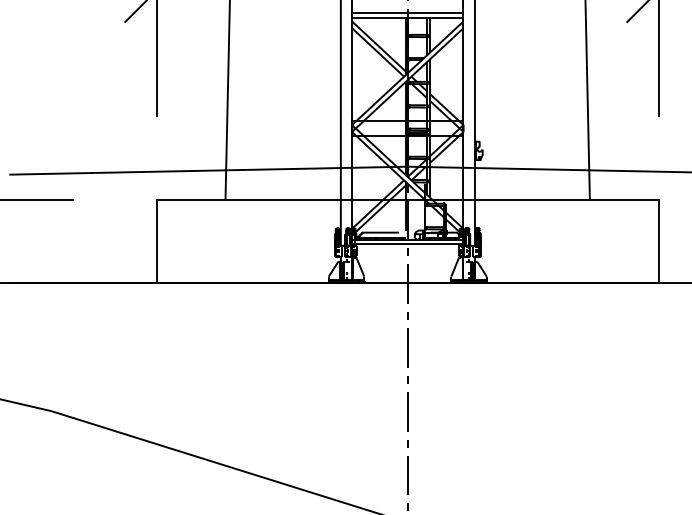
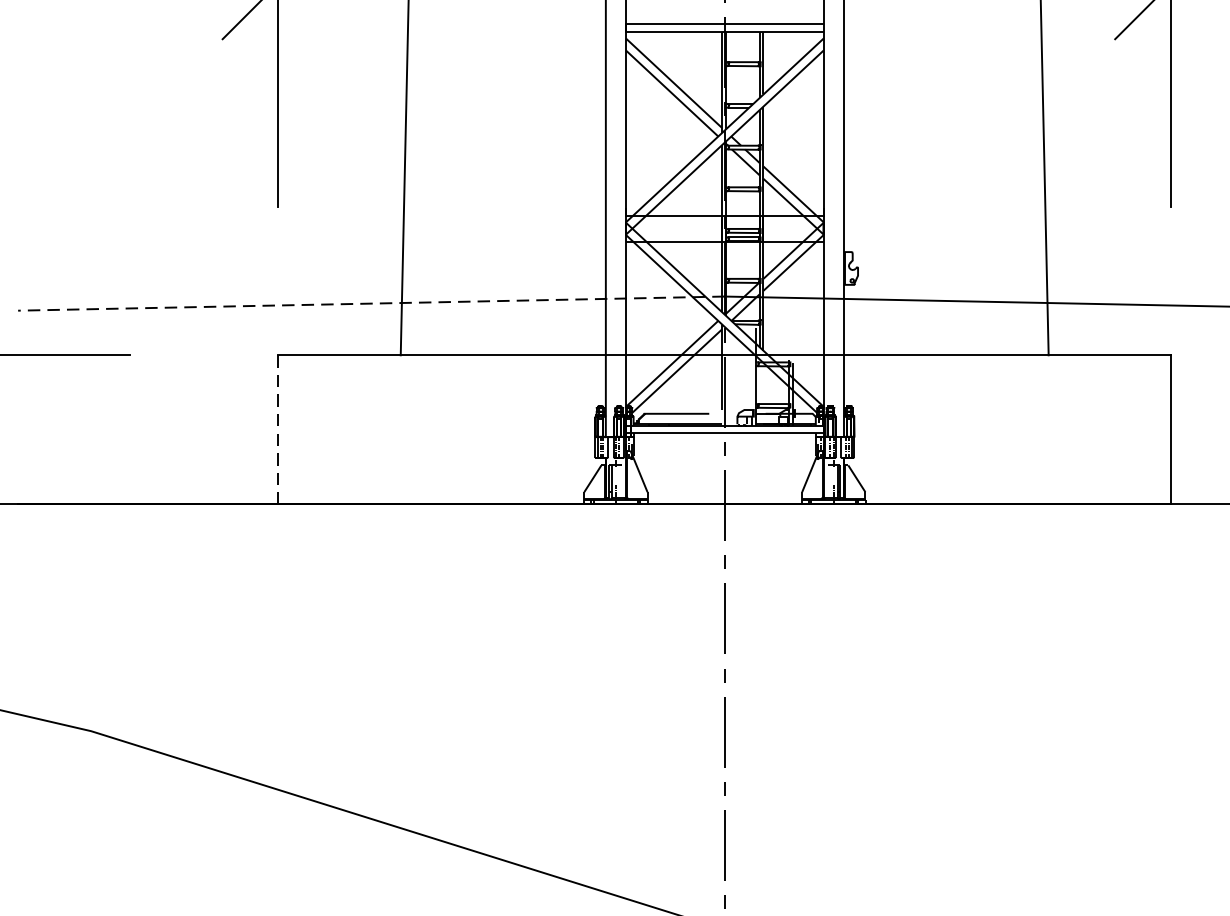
line: (209, 170) -> (372, 303), solid -> dashed
line: (156, 241) -> (278, 429), solid -> dashed

